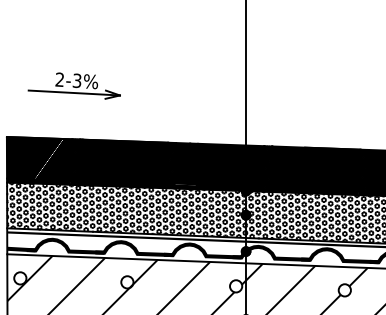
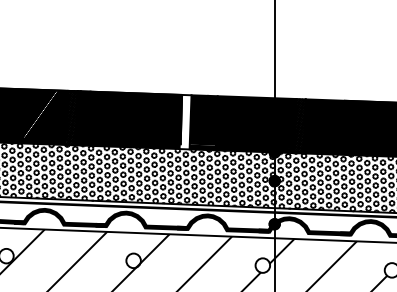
part: (73, 85) -> (69, 26), removed
hatch: (171, 165) -> (186, 121), removed

